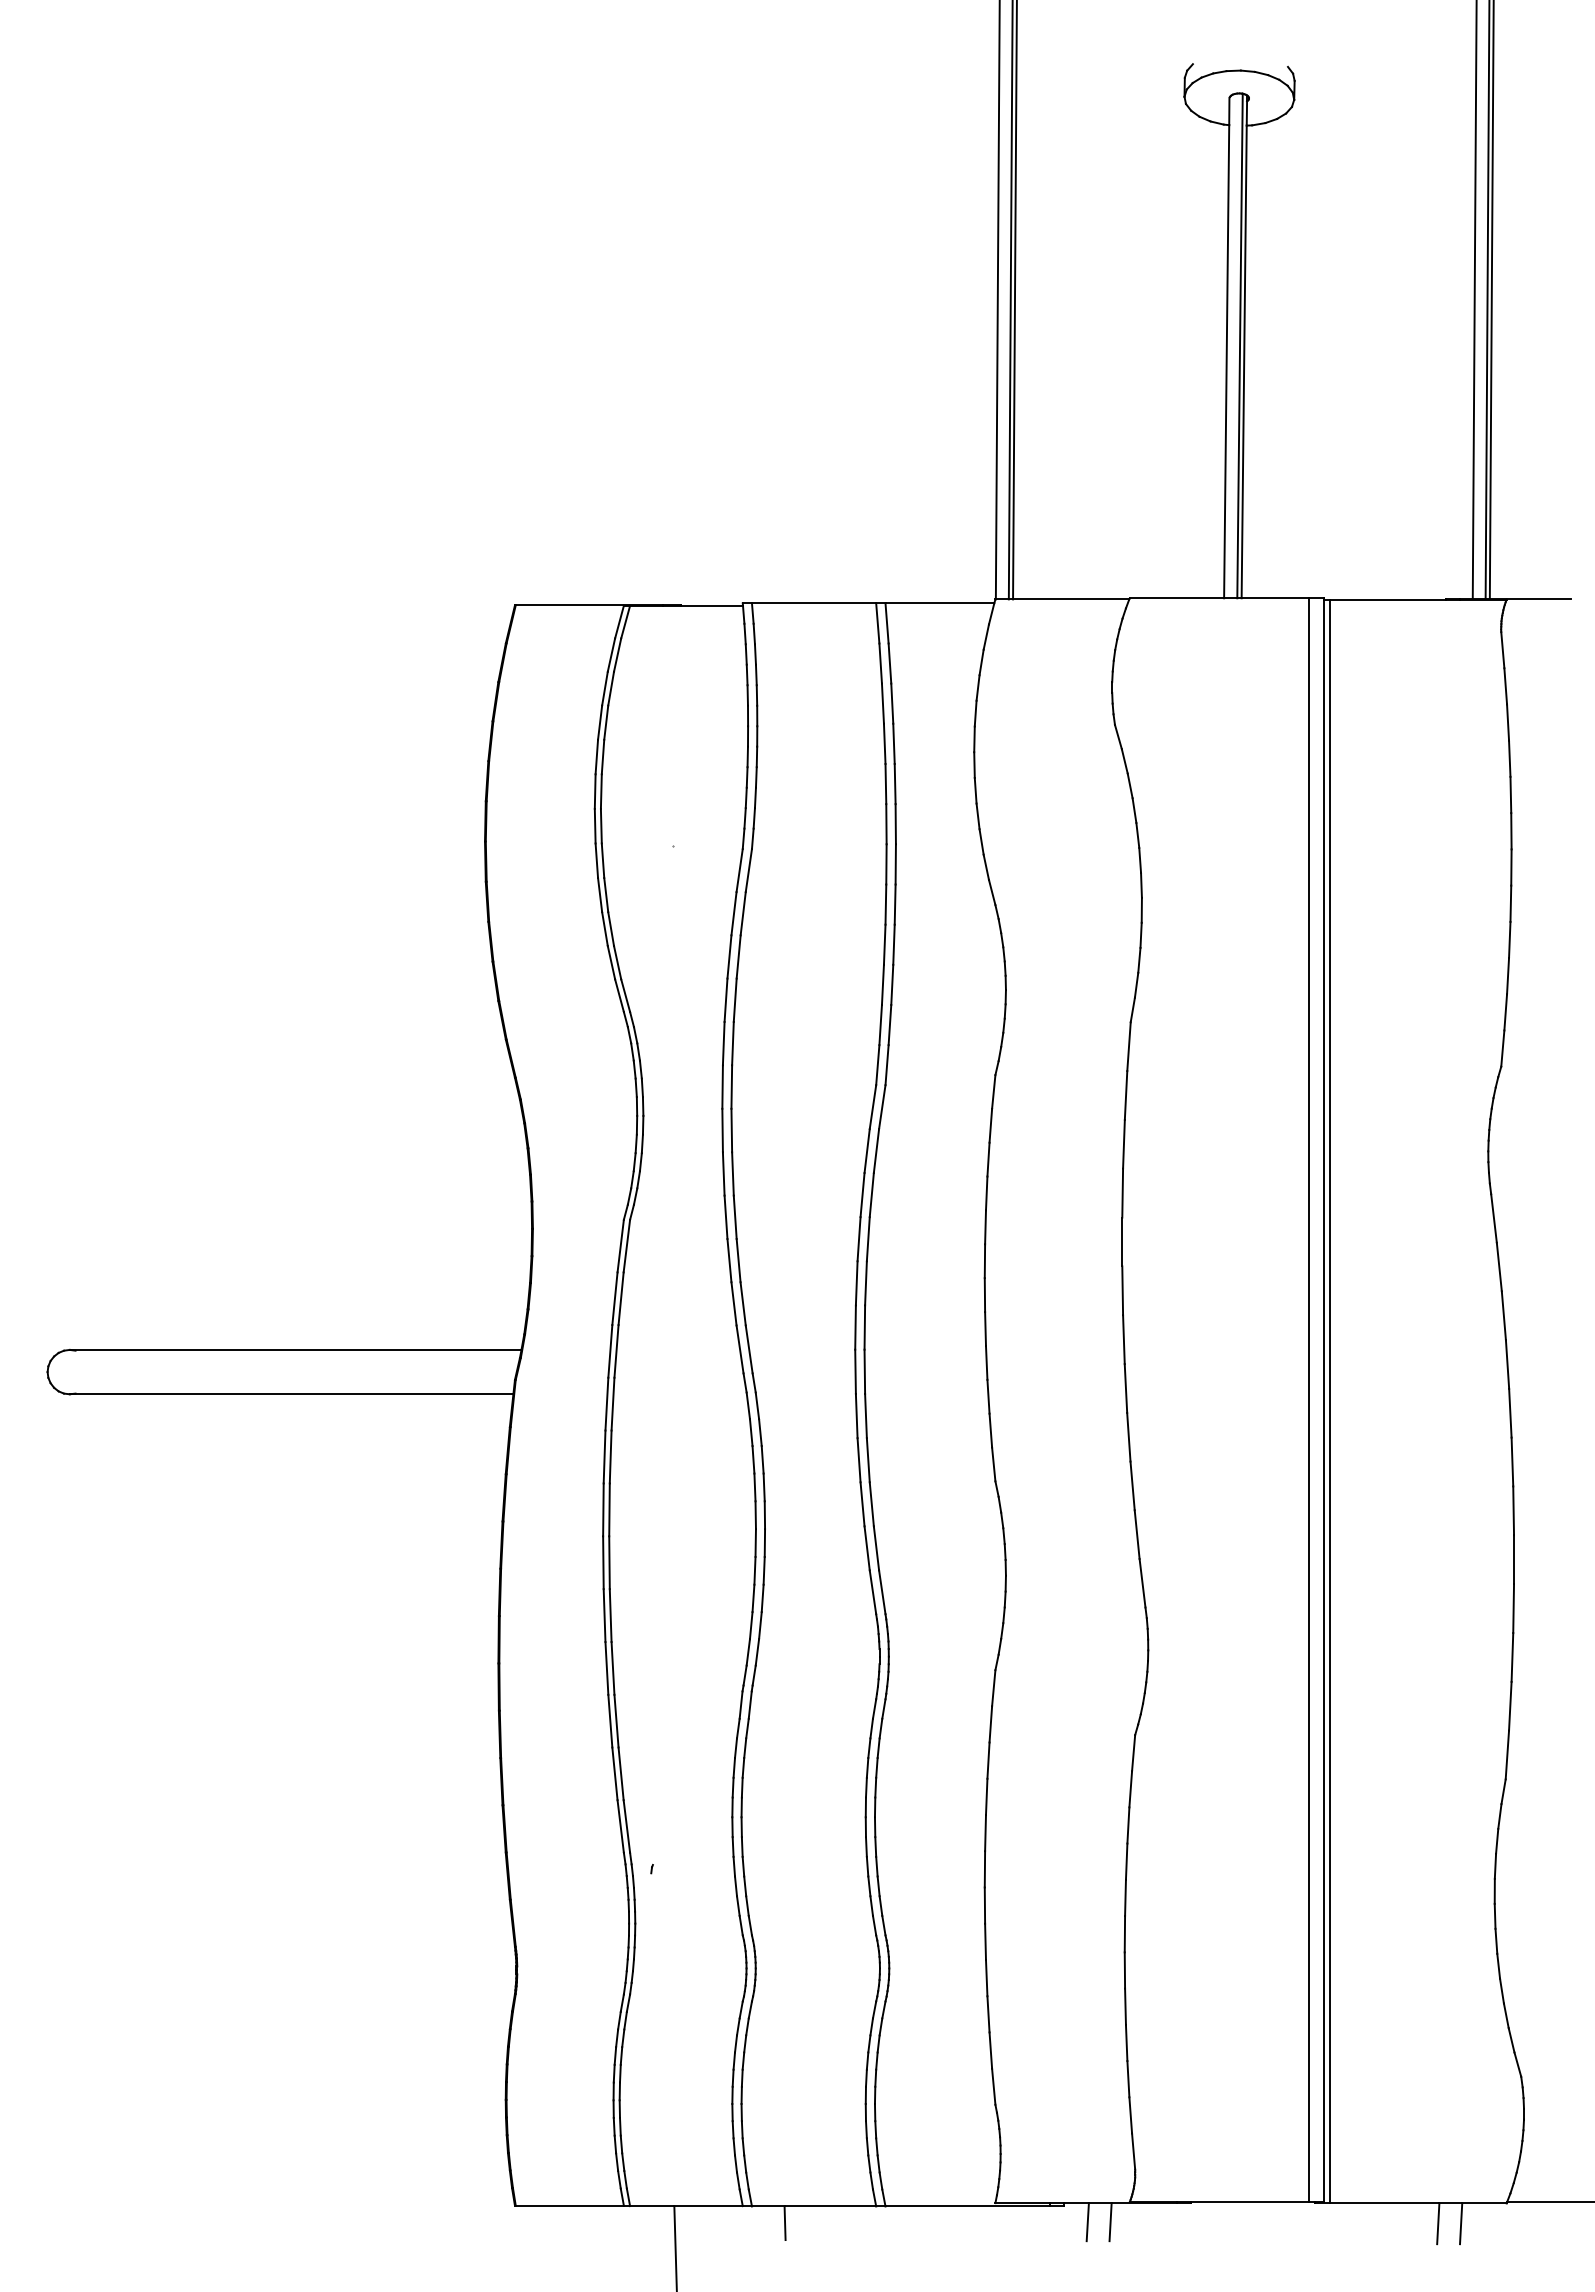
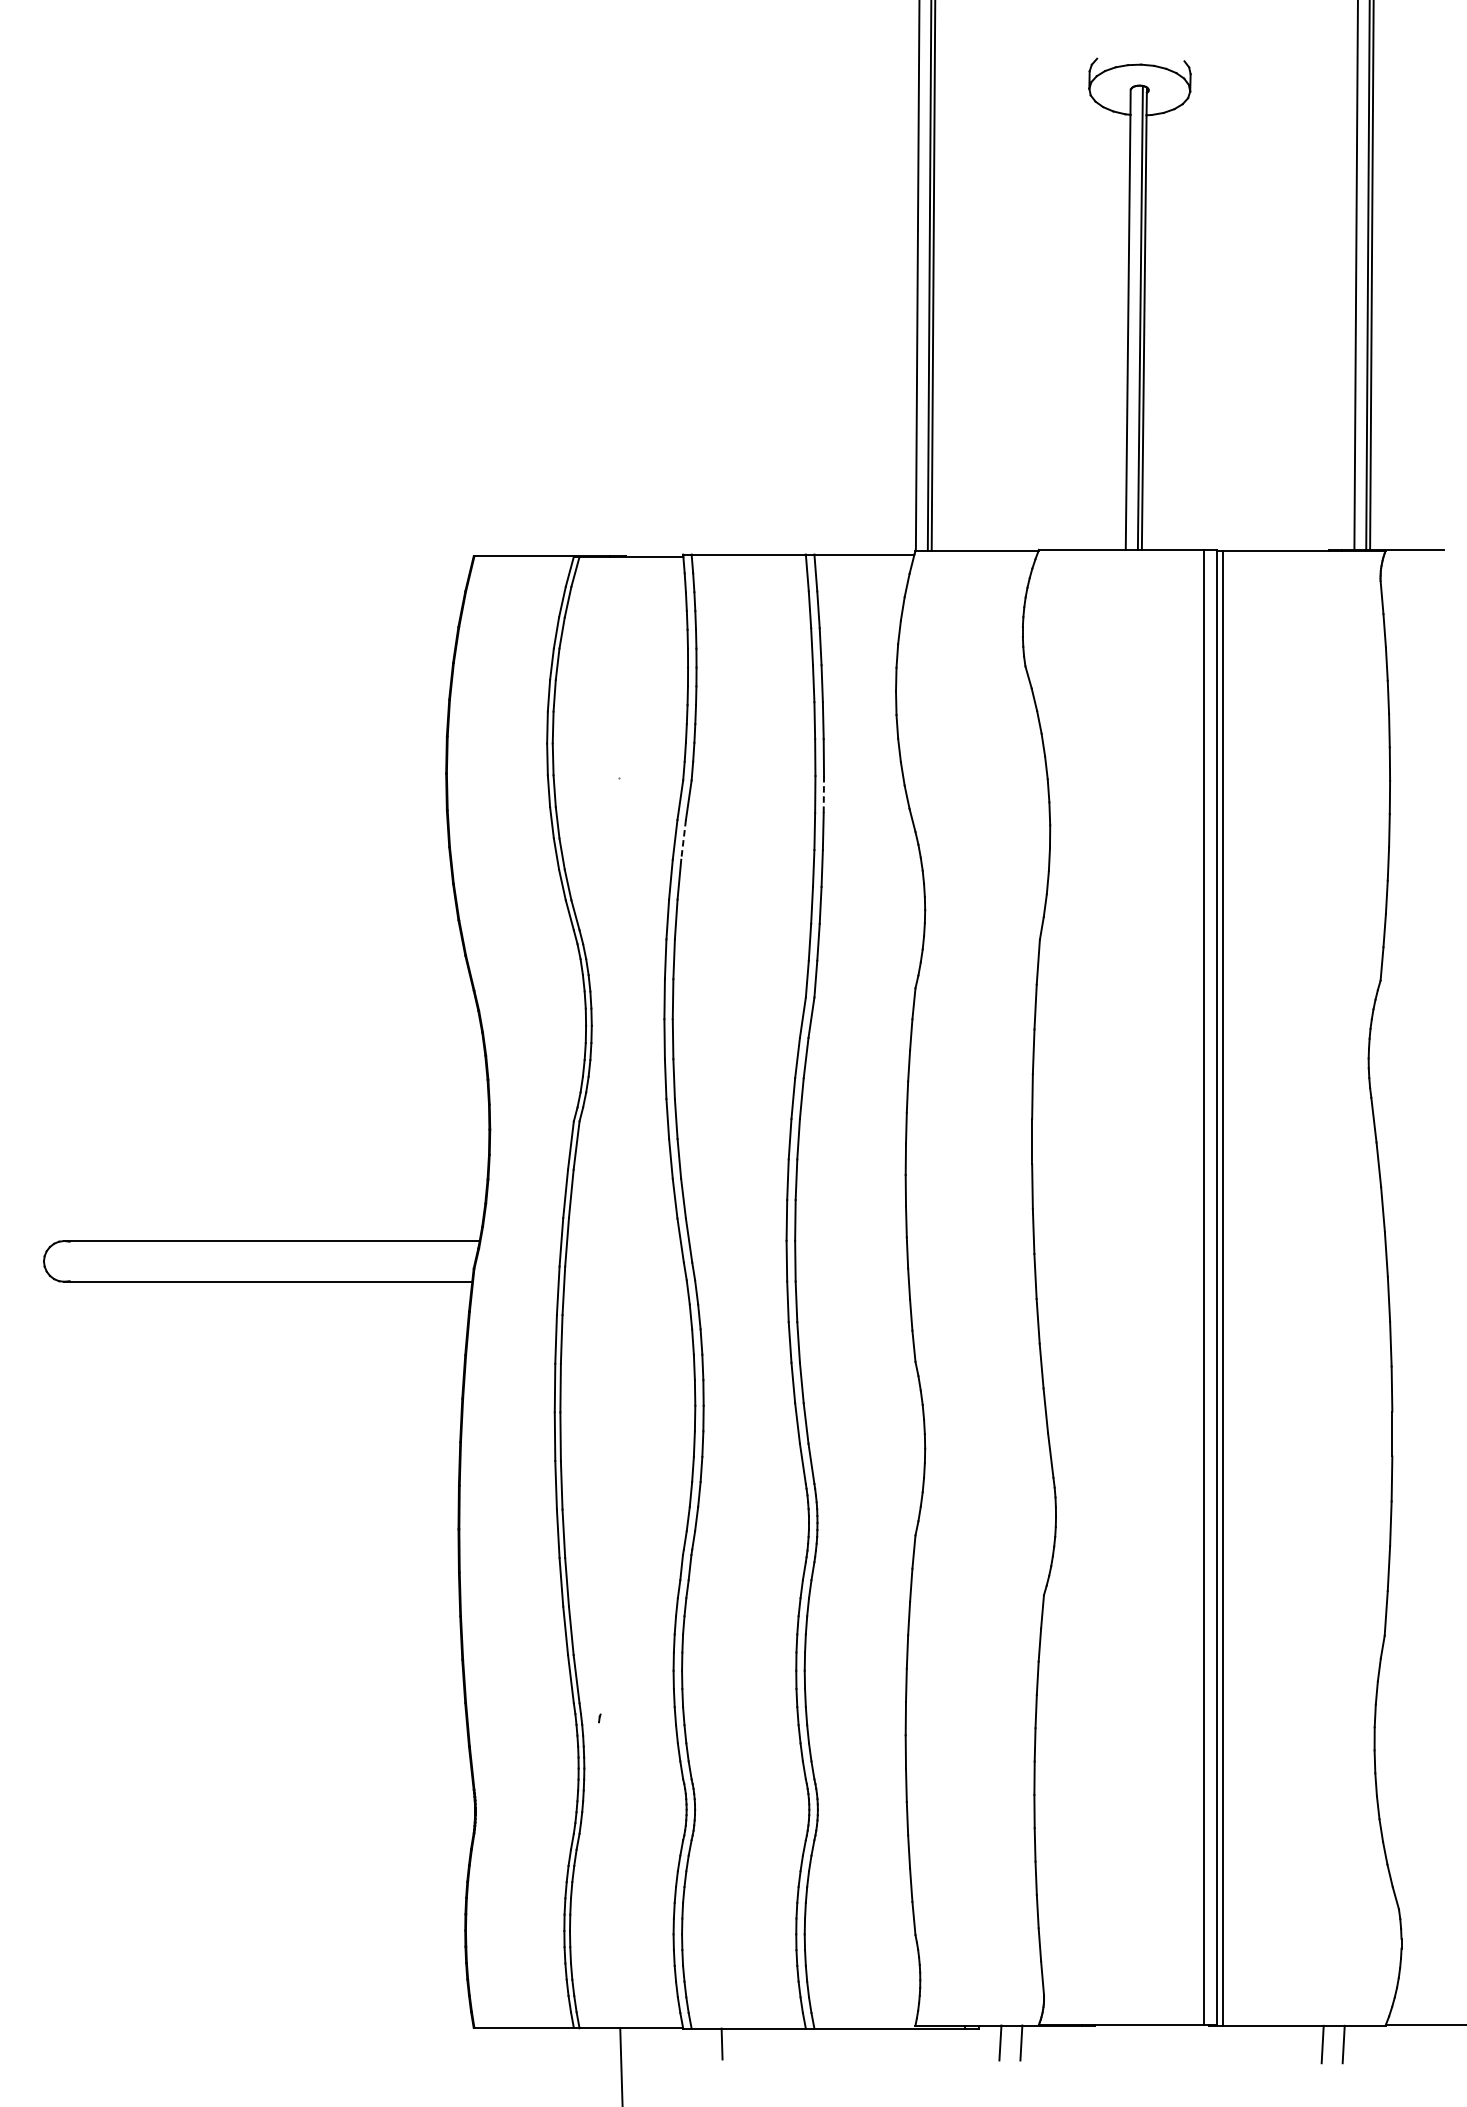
line: (895, 864) -> (823, 794), solid -> dashed
line: (743, 913) -> (683, 839), solid -> dashed

